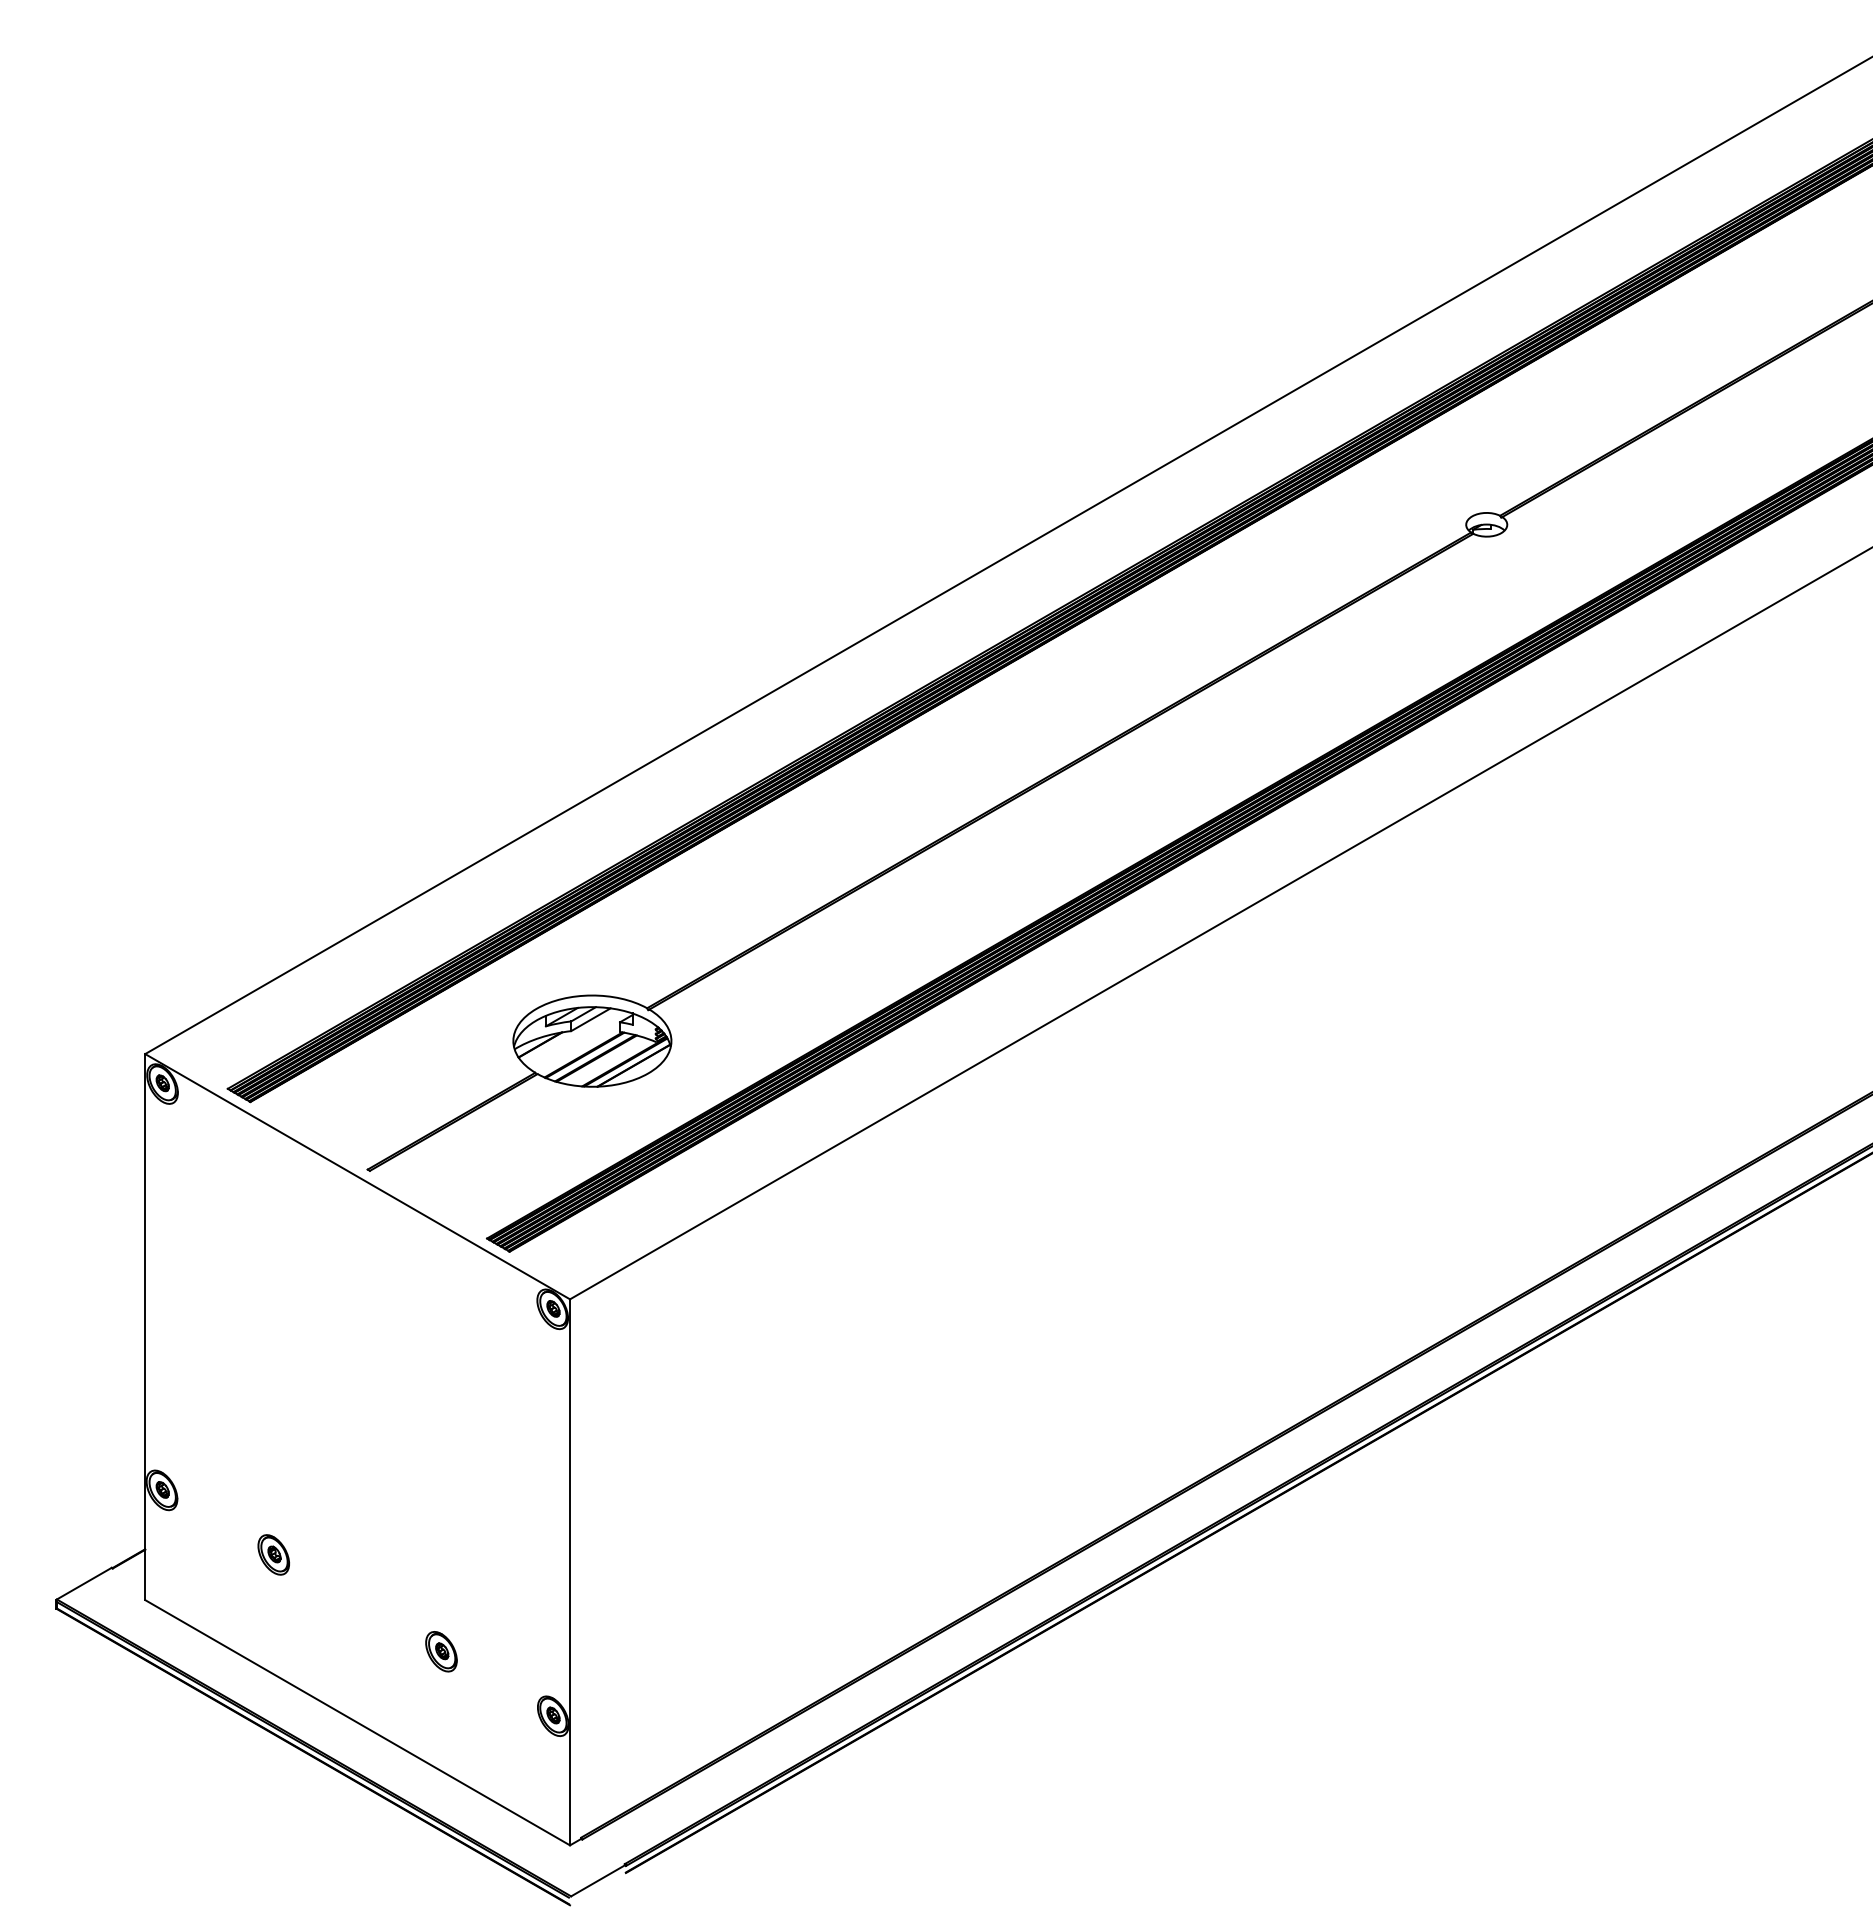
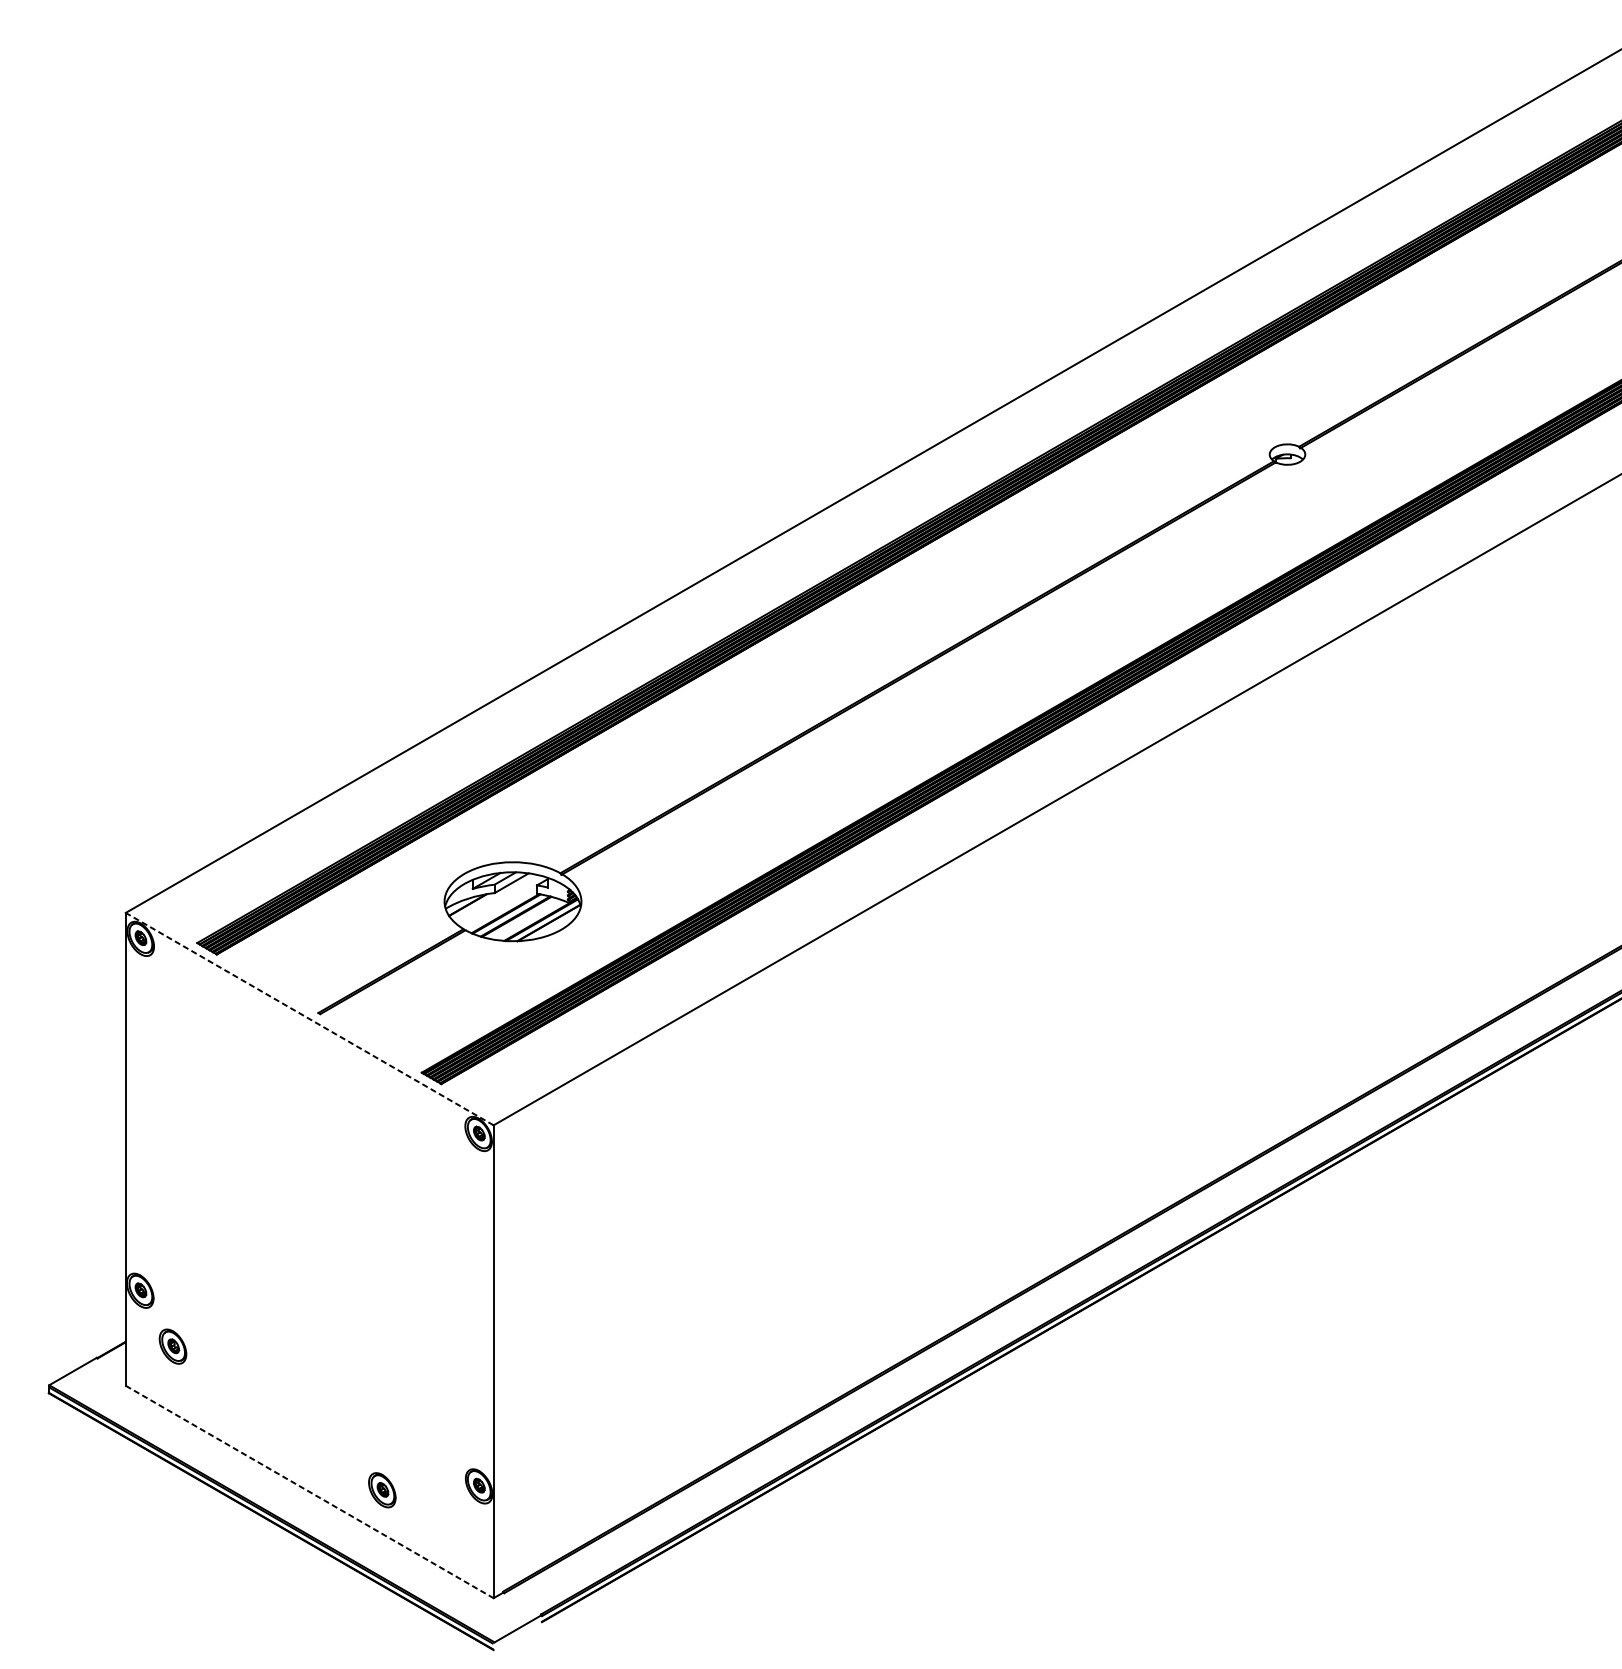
line: (357, 1176) -> (309, 1018), solid -> dashed
part: (273, 1554) -> (172, 1346), moved
part: (441, 1651) -> (382, 1490), moved
line: (358, 1722) -> (310, 1491), solid -> dashed

